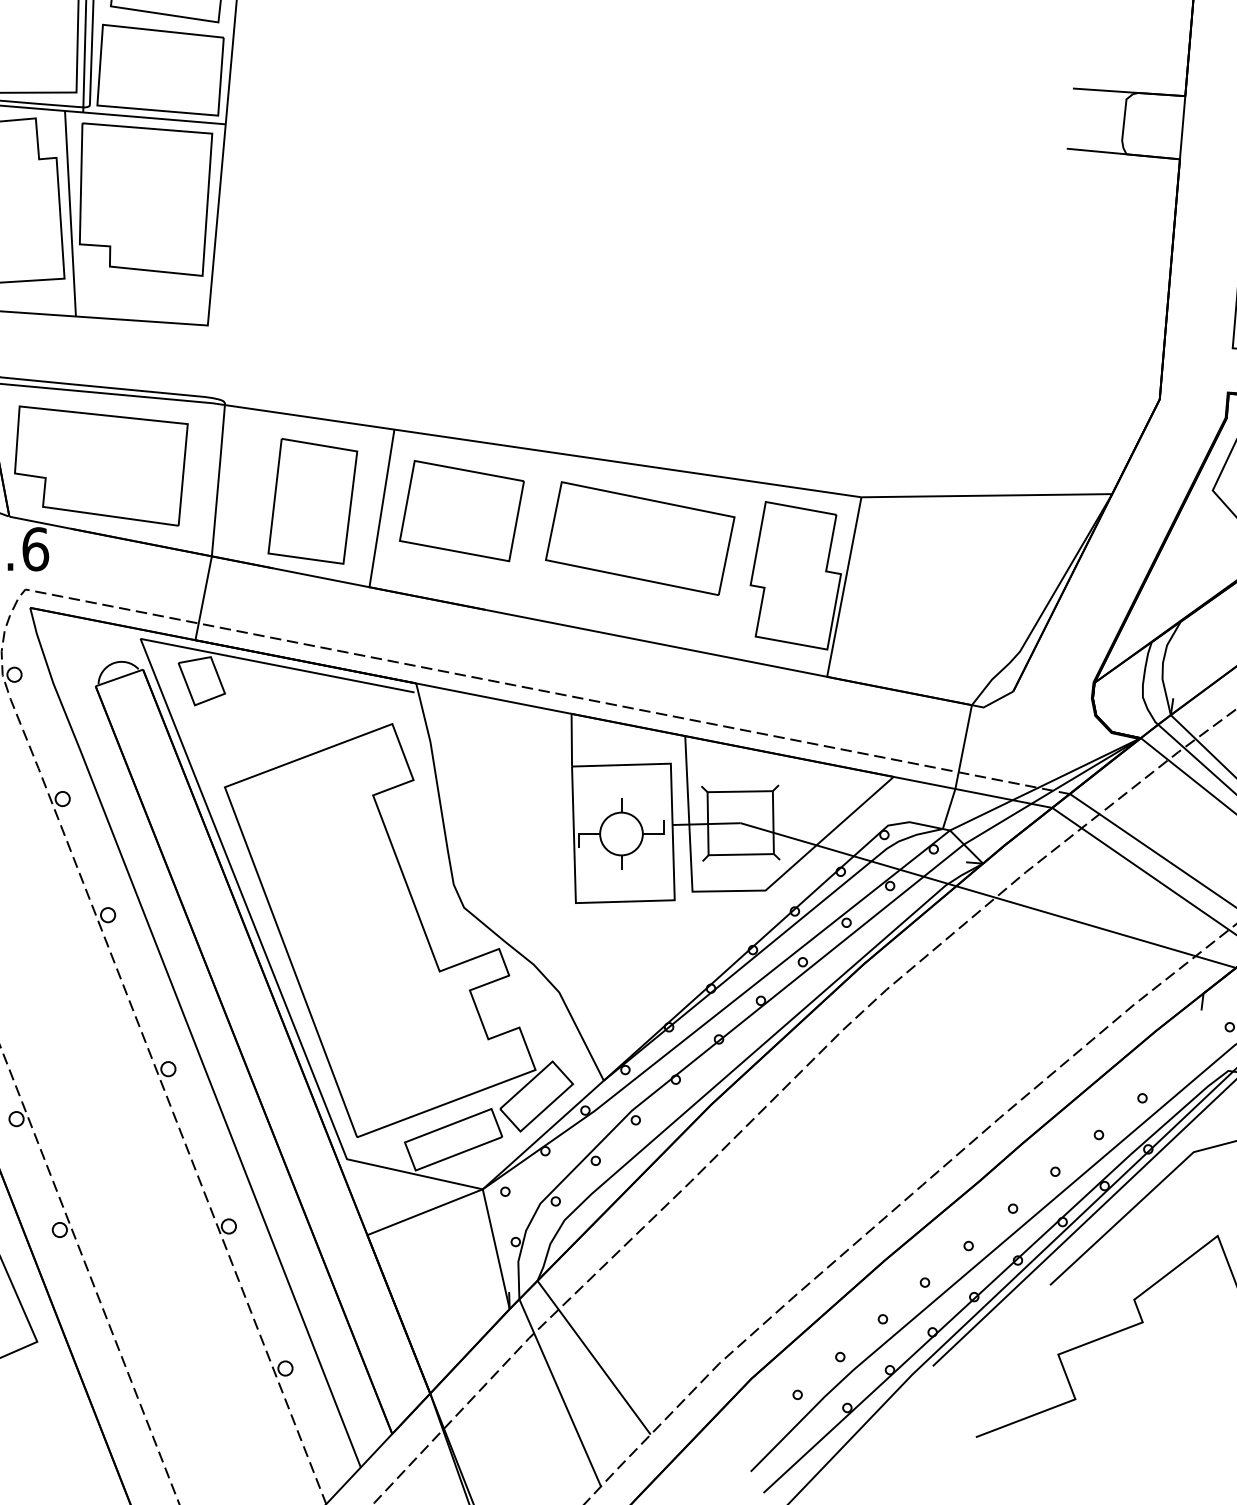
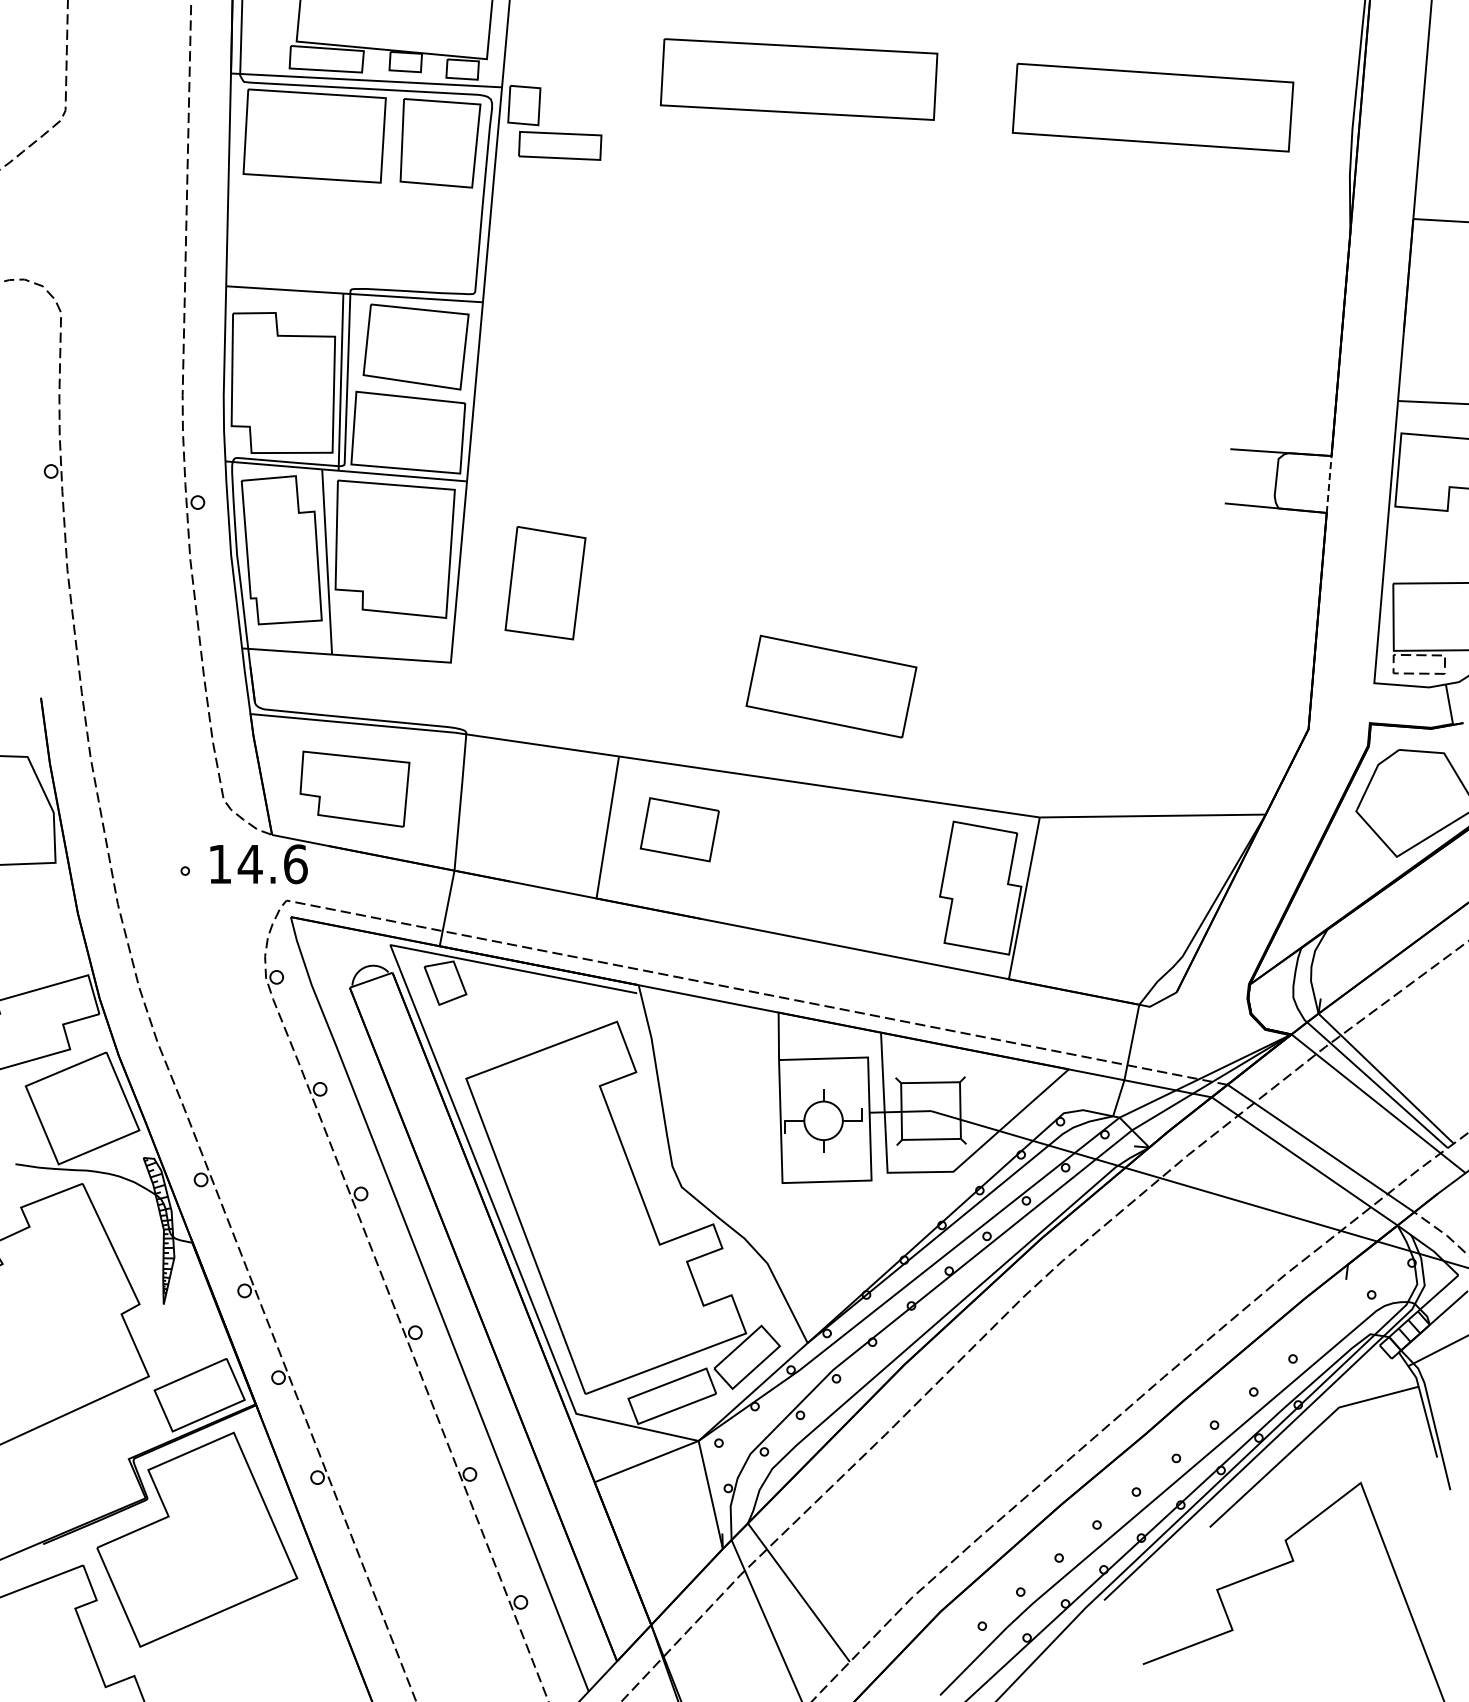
line: (1182, 127) -> (1329, 484), solid -> dashed
part: (100, 465) -> (354, 788), size x0.7
part: (312, 501) -> (545, 583), moved
part: (461, 510) -> (679, 829), size x0.7
part: (640, 538) -> (831, 686), moved

